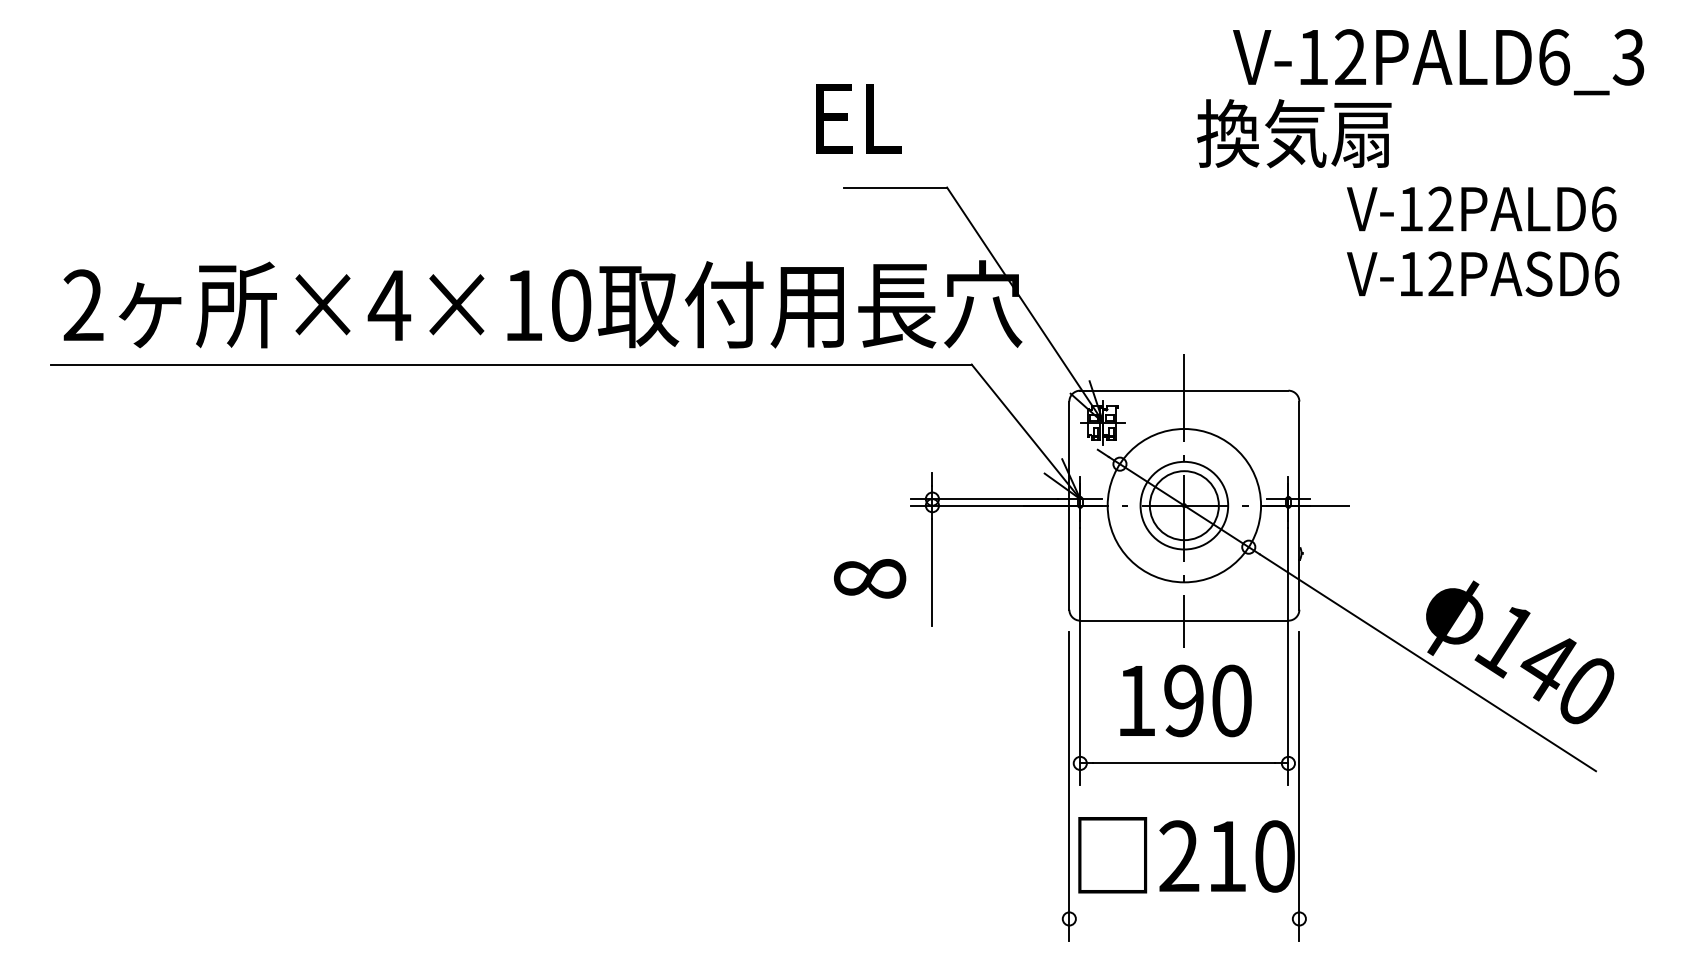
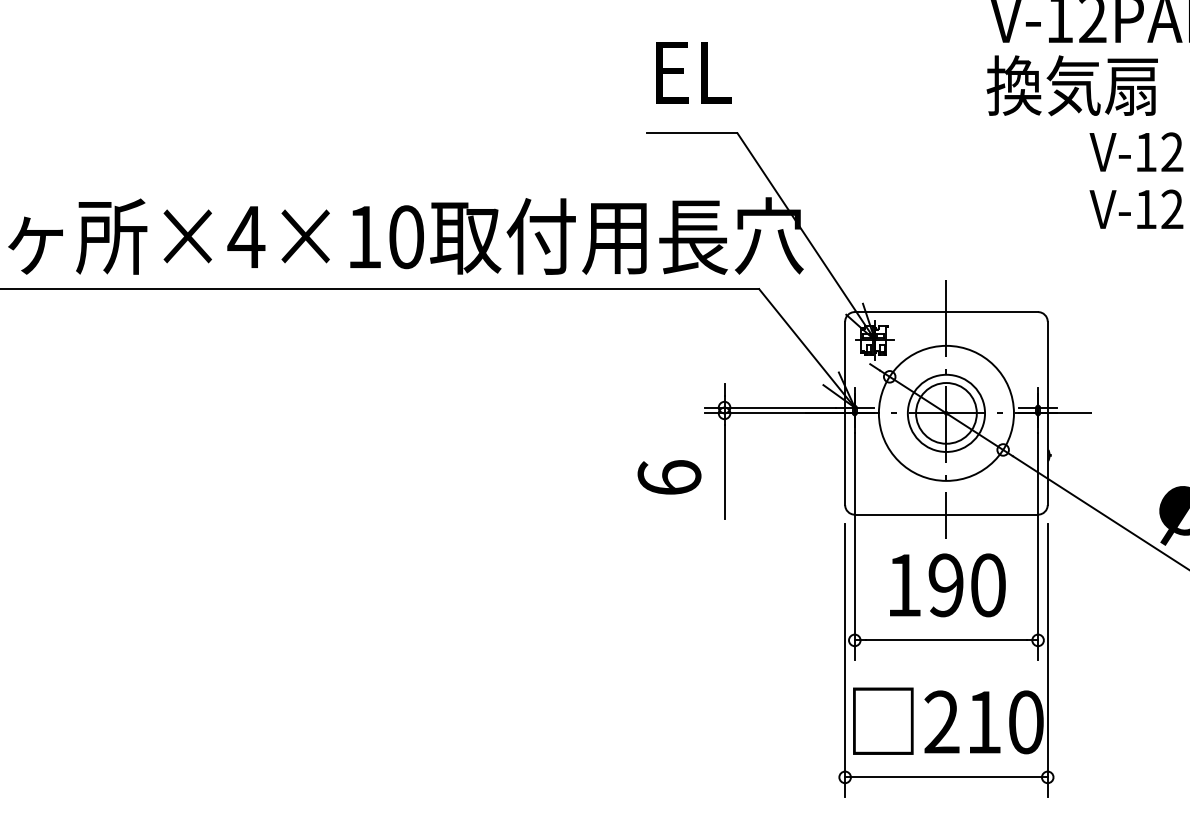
text: (858, 118) -> (693, 72), moved
text: (1294, 133) -> (1072, 85), moved
text: (869, 578) -> (669, 477), 8 -> 6
line: (1184, 918) -> (946, 776), added

